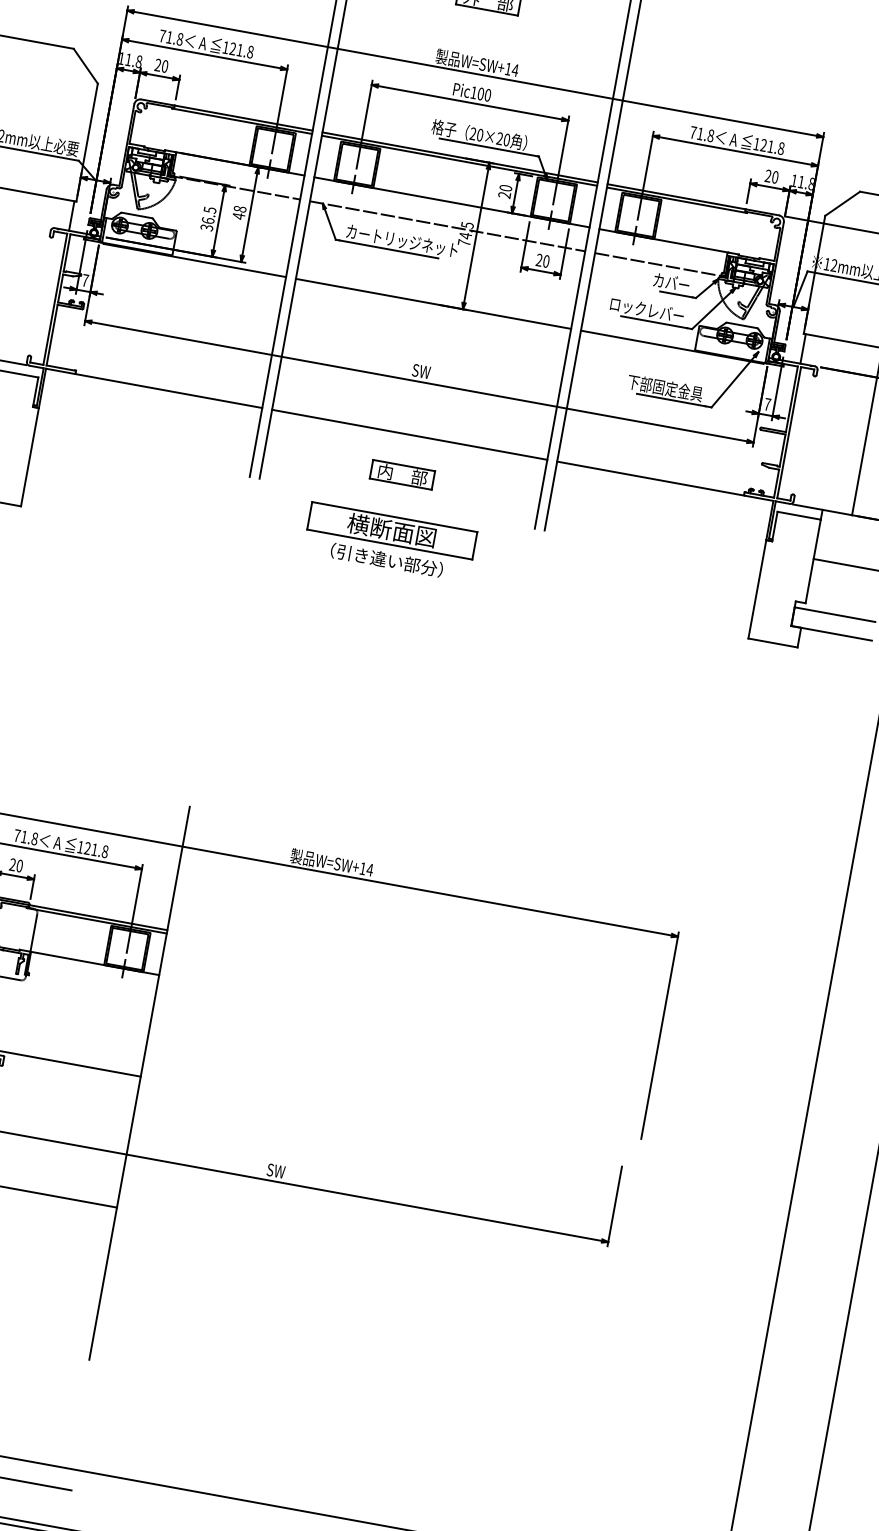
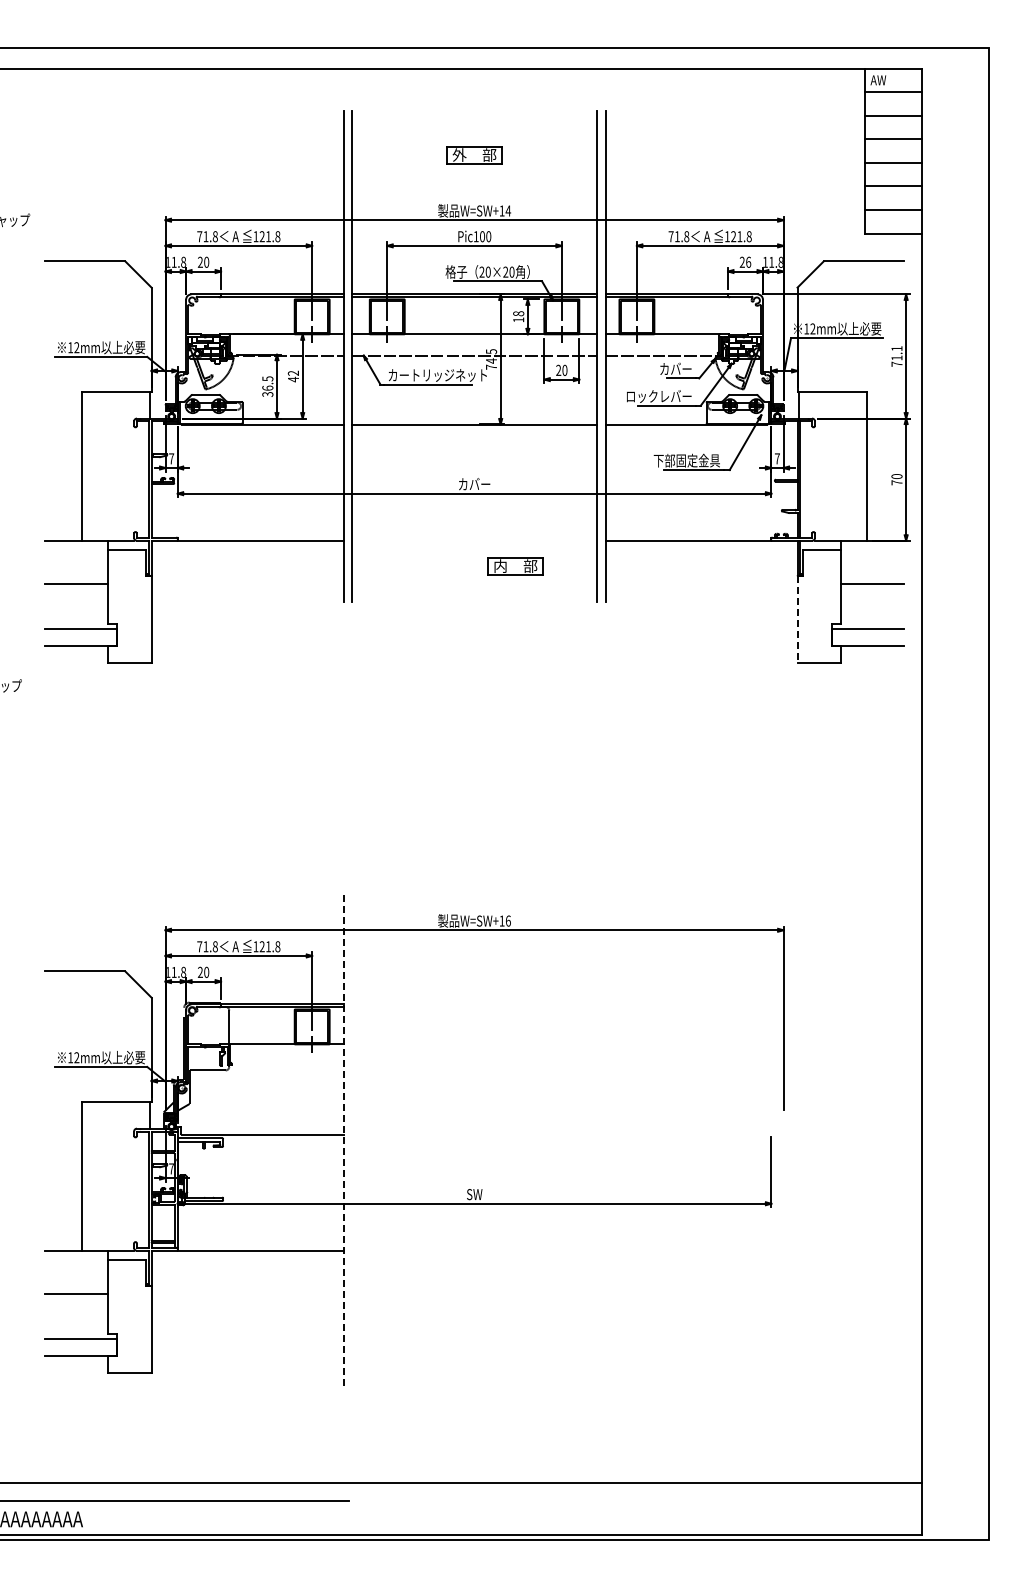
text: (775, 176) -> (748, 261), 20 -> 26
text: (505, 191) -> (518, 316), 20 -> 18
text: (240, 208) -> (293, 372), 48 -> 42
text: (421, 371) -> (474, 484), SW -> カバー
line: (409, 434) -> (474, 540), removed
part: (402, 475) -> (515, 566), moved
part: (390, 541) -> (474, 635), removed
line: (757, 589) -> (797, 619), solid -> dashed
text: (369, 869) -> (507, 920), W=SW+14 -> W=SW+16
line: (139, 1083) -> (343, 1140), solid -> dashed

